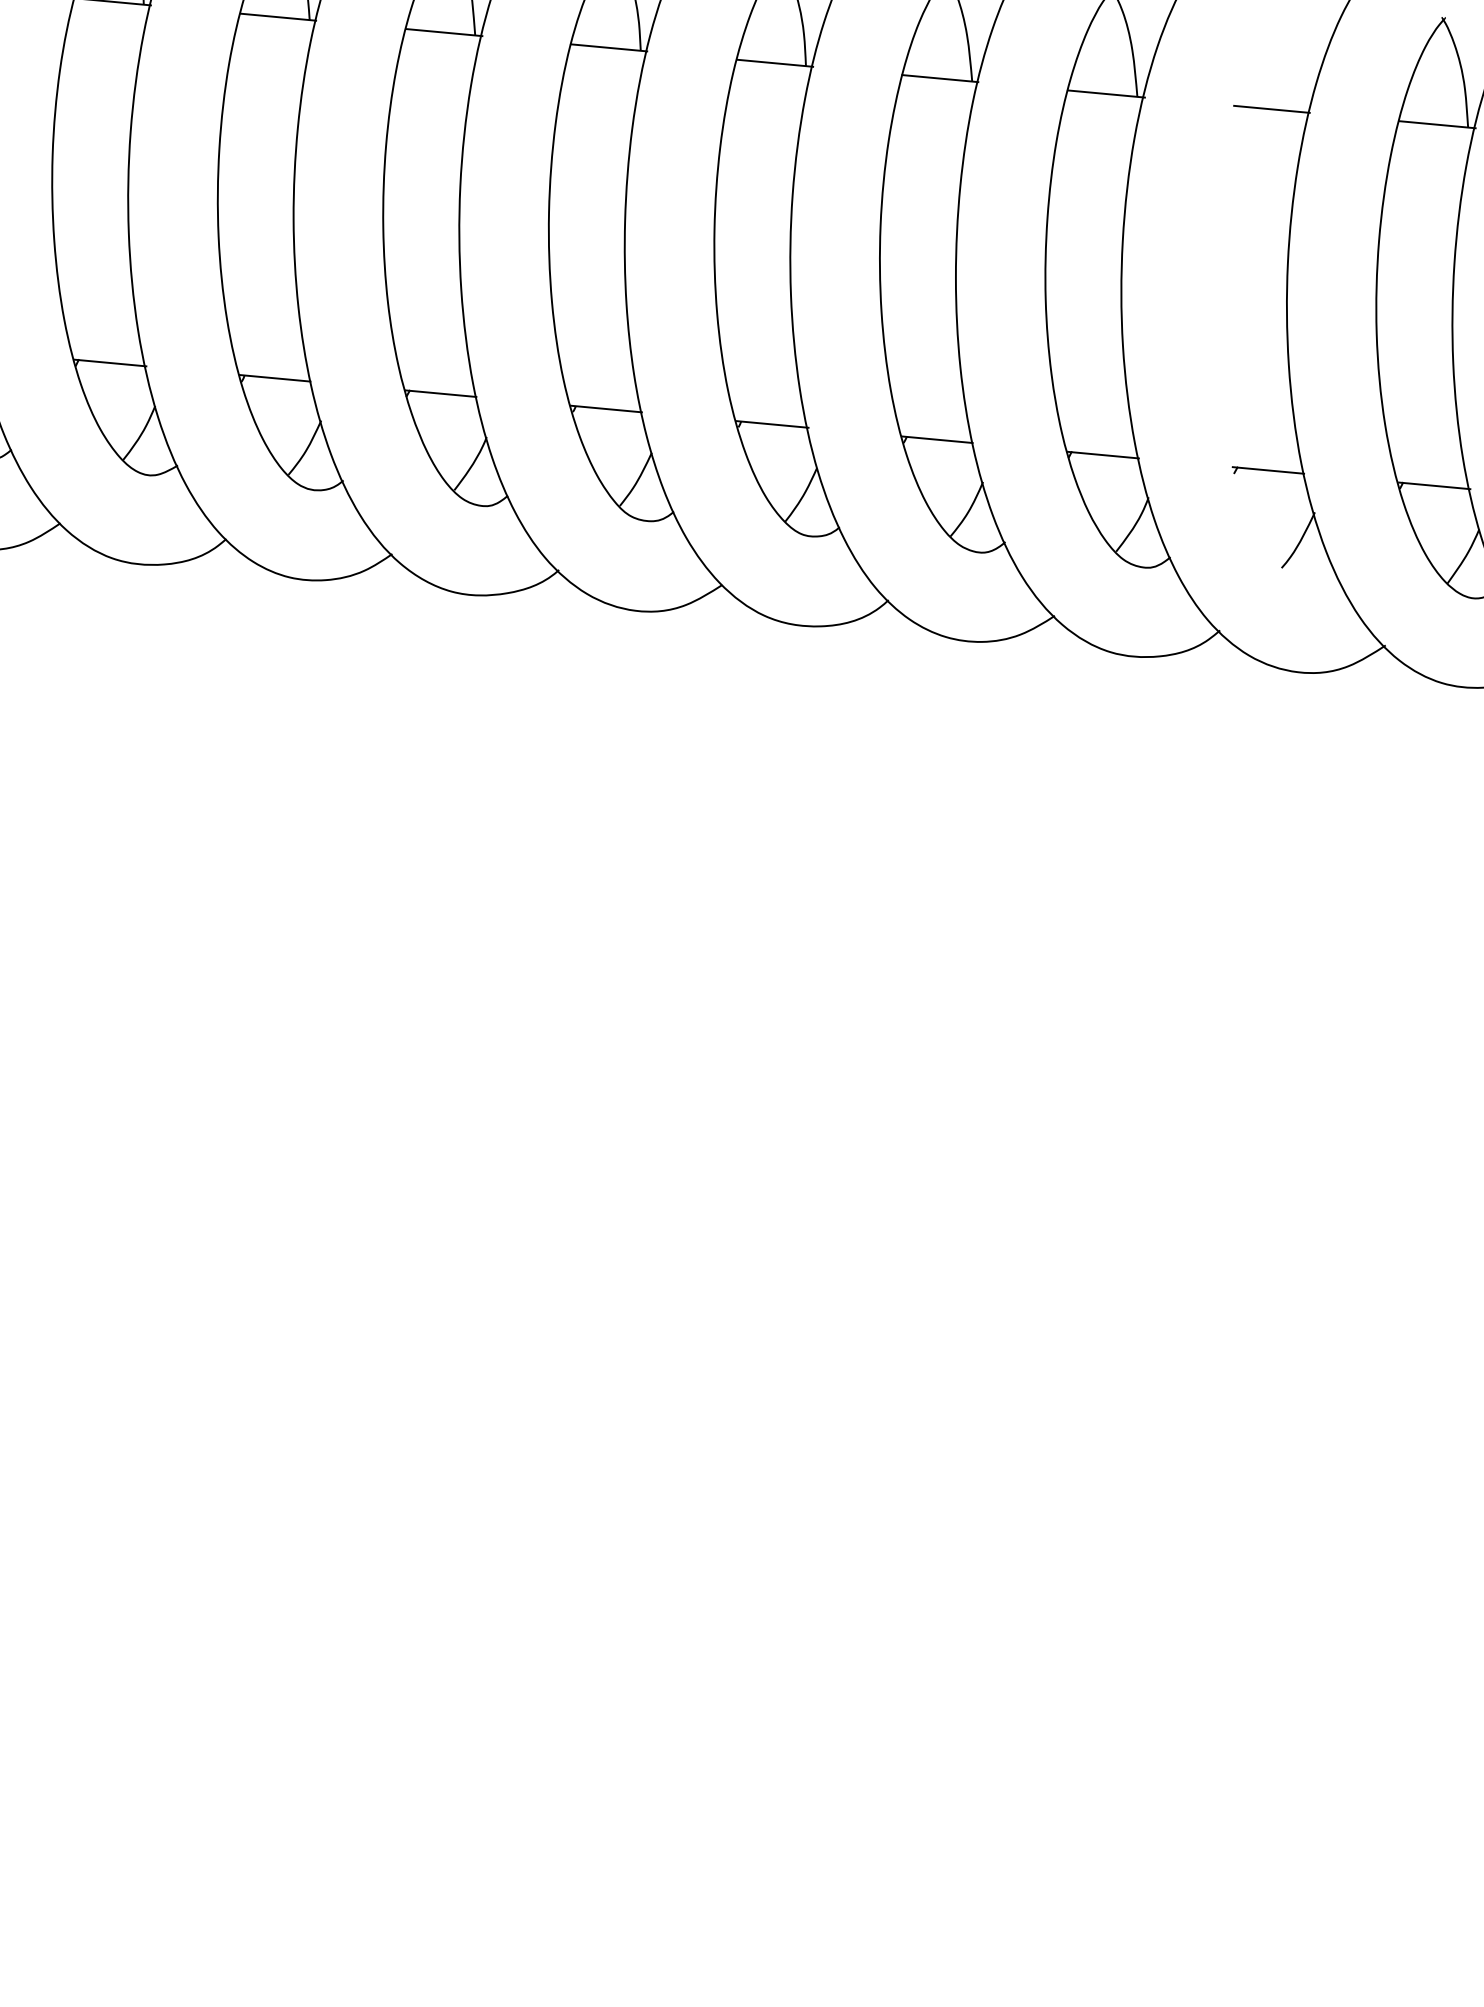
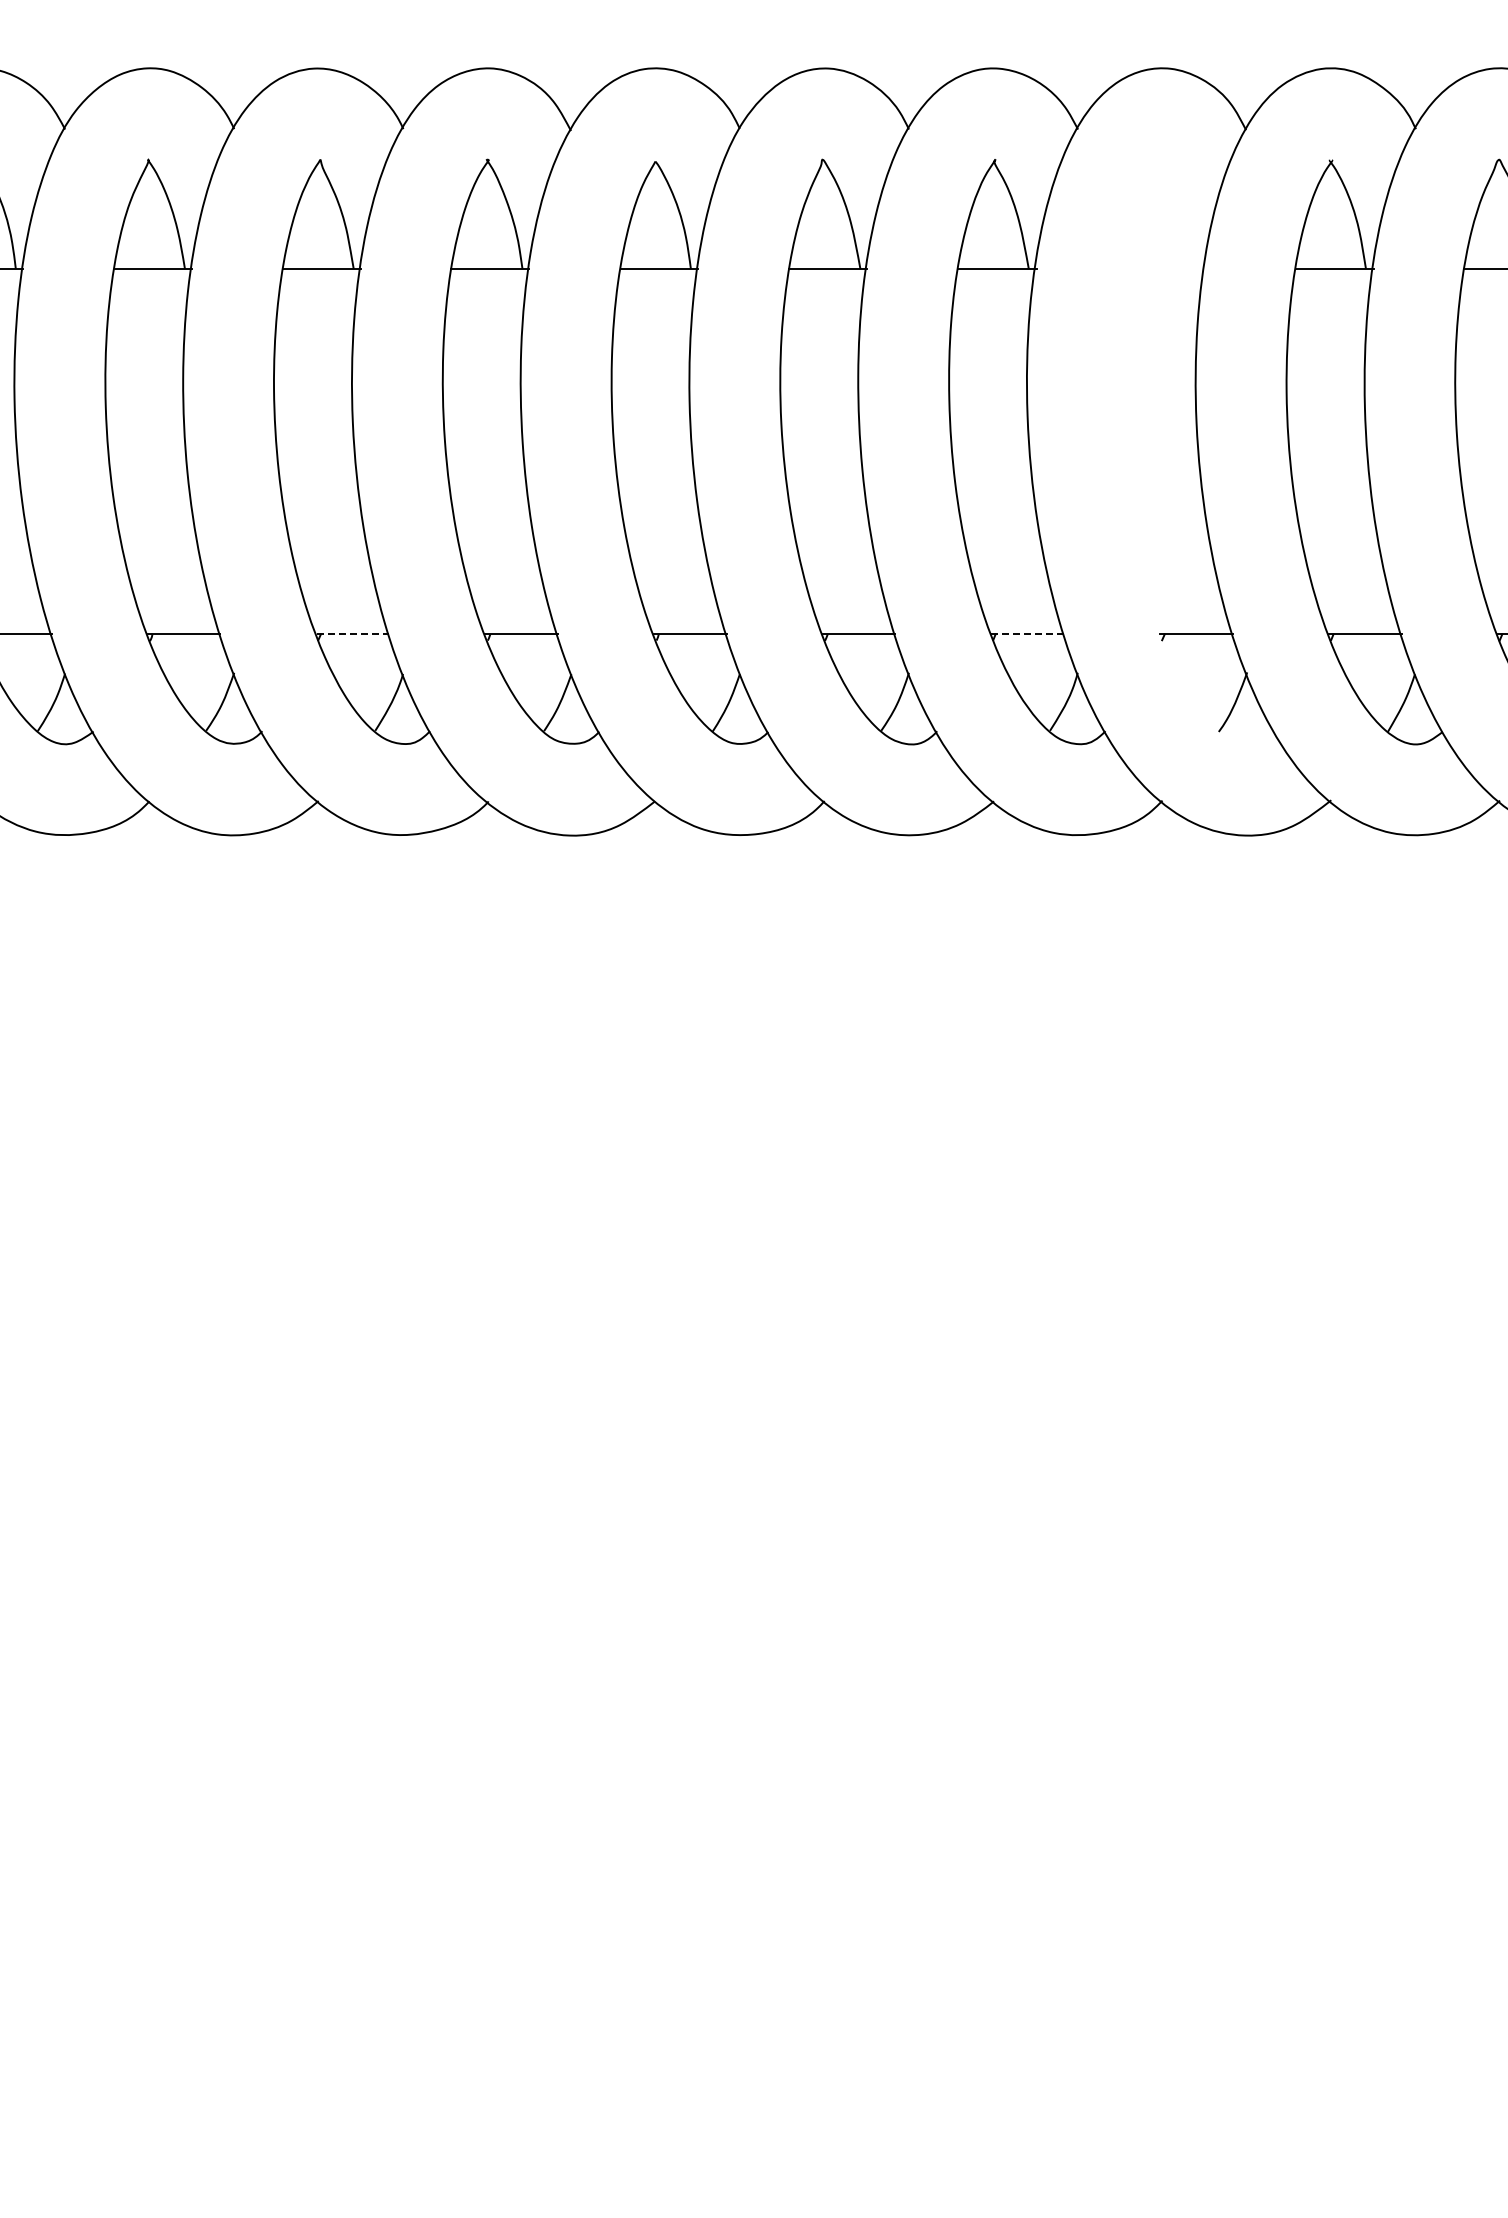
line: (1271, 109) -> (1165, 269), removed
line: (441, 393) -> (353, 634), solid -> dashed
line: (1102, 455) -> (1027, 634), solid -> dashed

